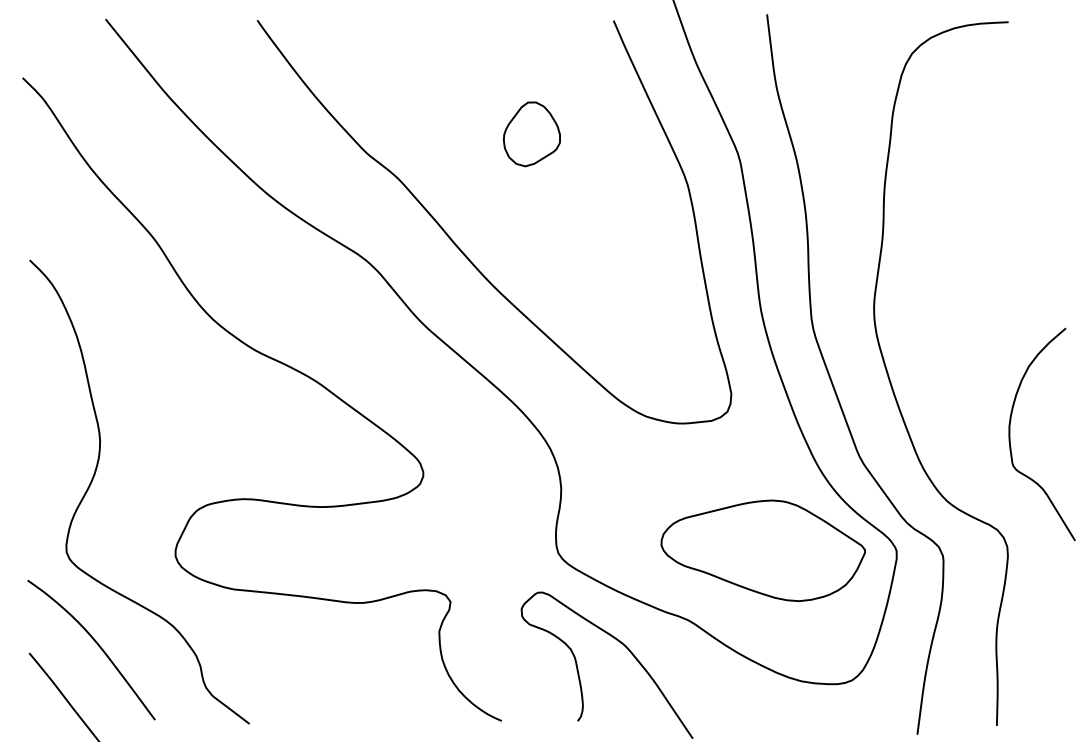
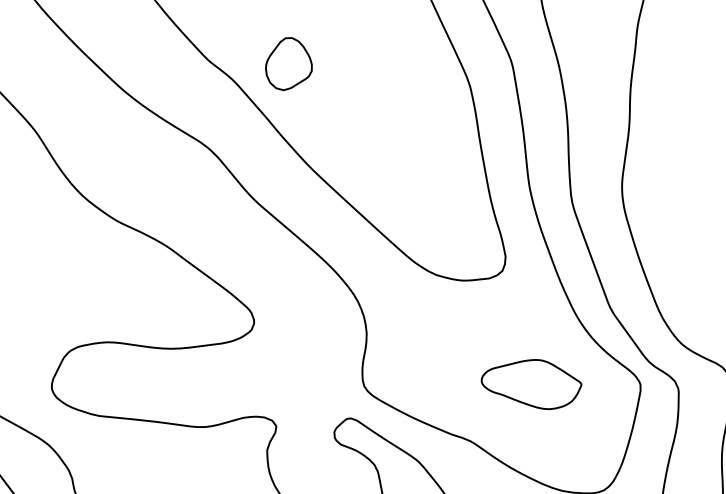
part: (531, 134) -> (288, 64), moved
part: (762, 550) -> (531, 384), size x0.6

